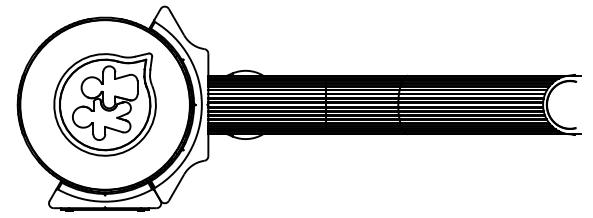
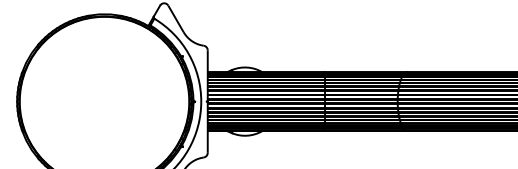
part: (104, 104) -> (103, 101), removed

